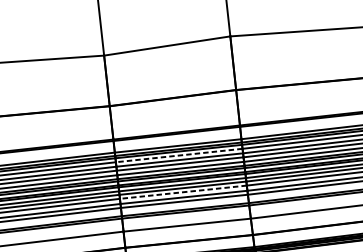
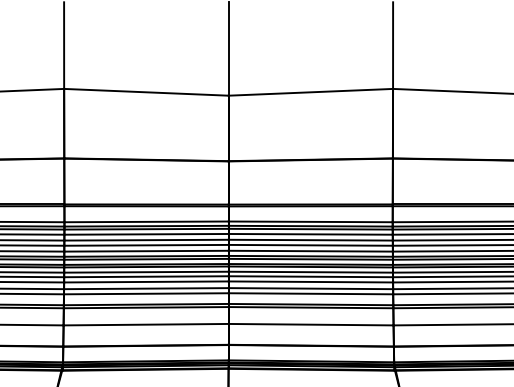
line: (179, 155) -> (310, 234), dashed -> solid
line: (183, 191) -> (310, 281), dashed -> solid

